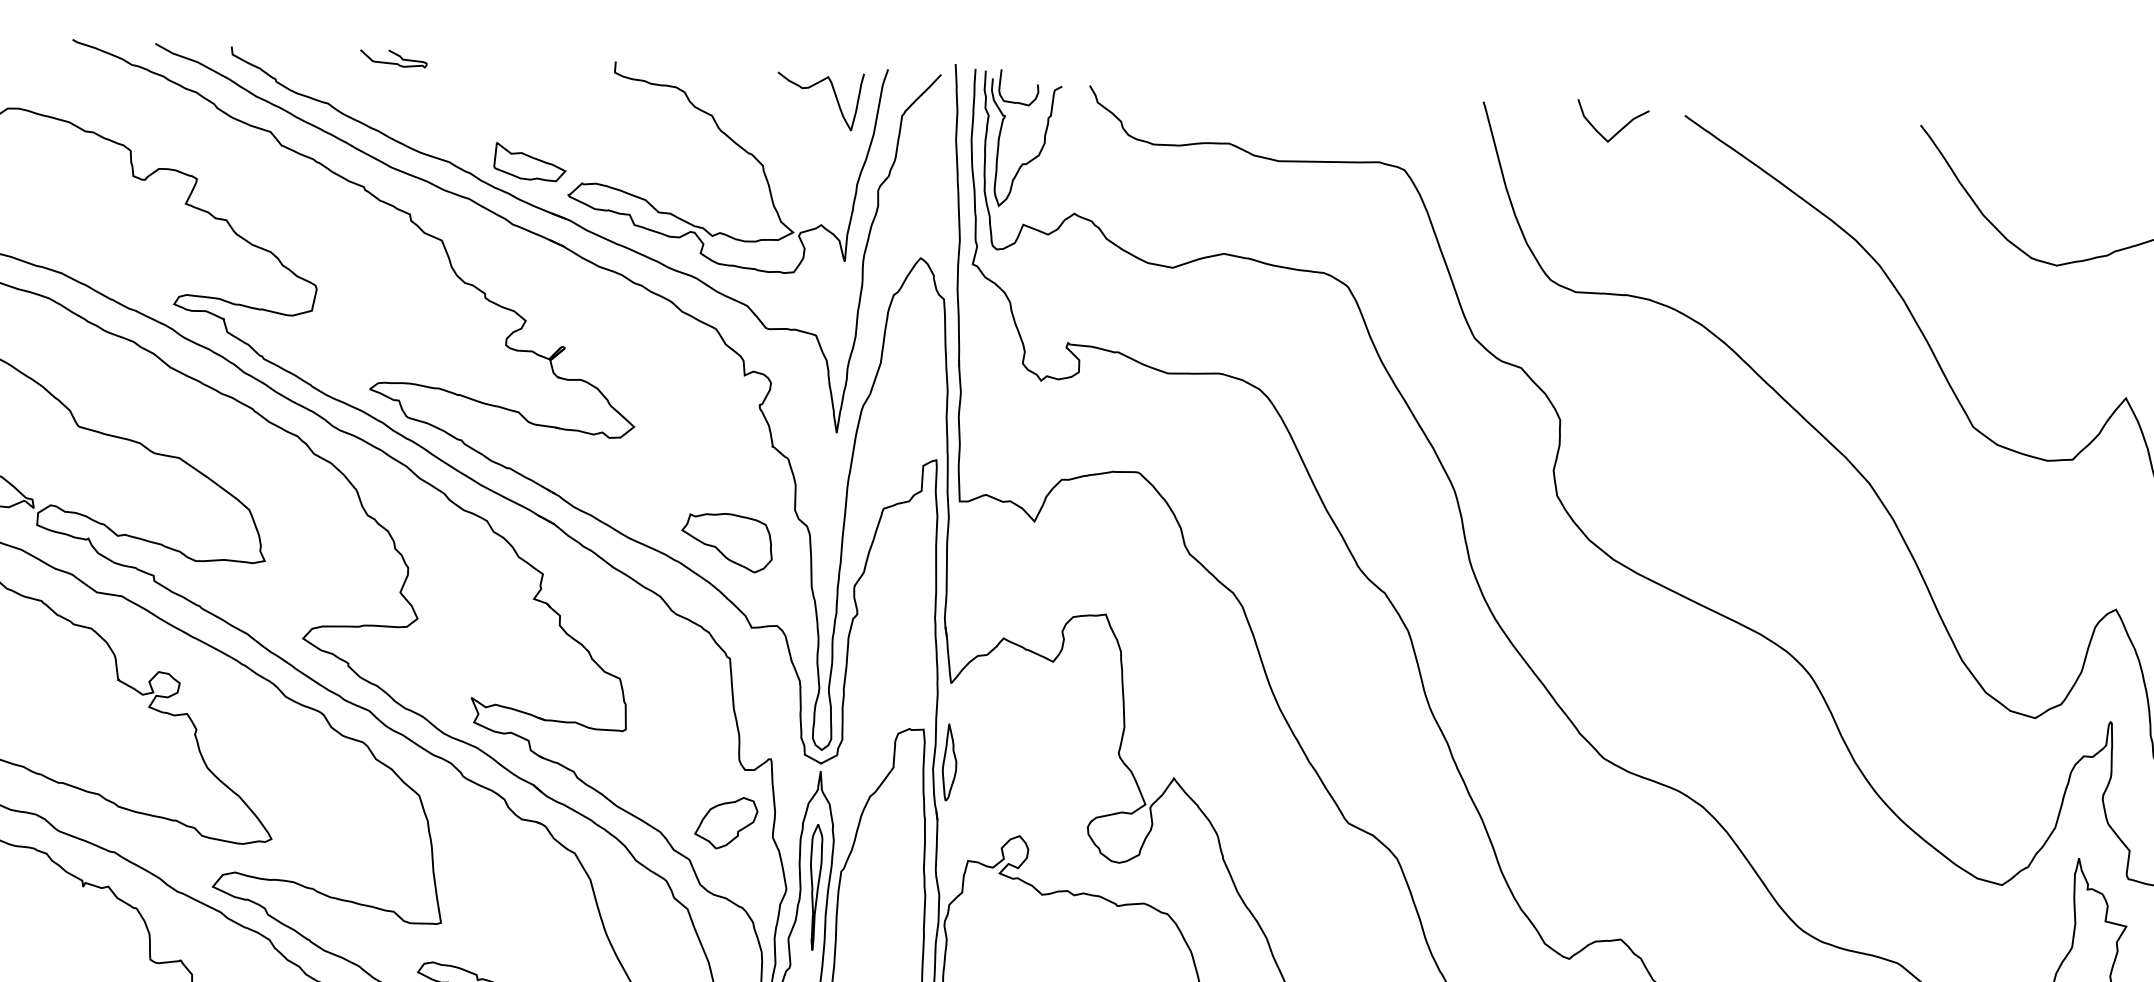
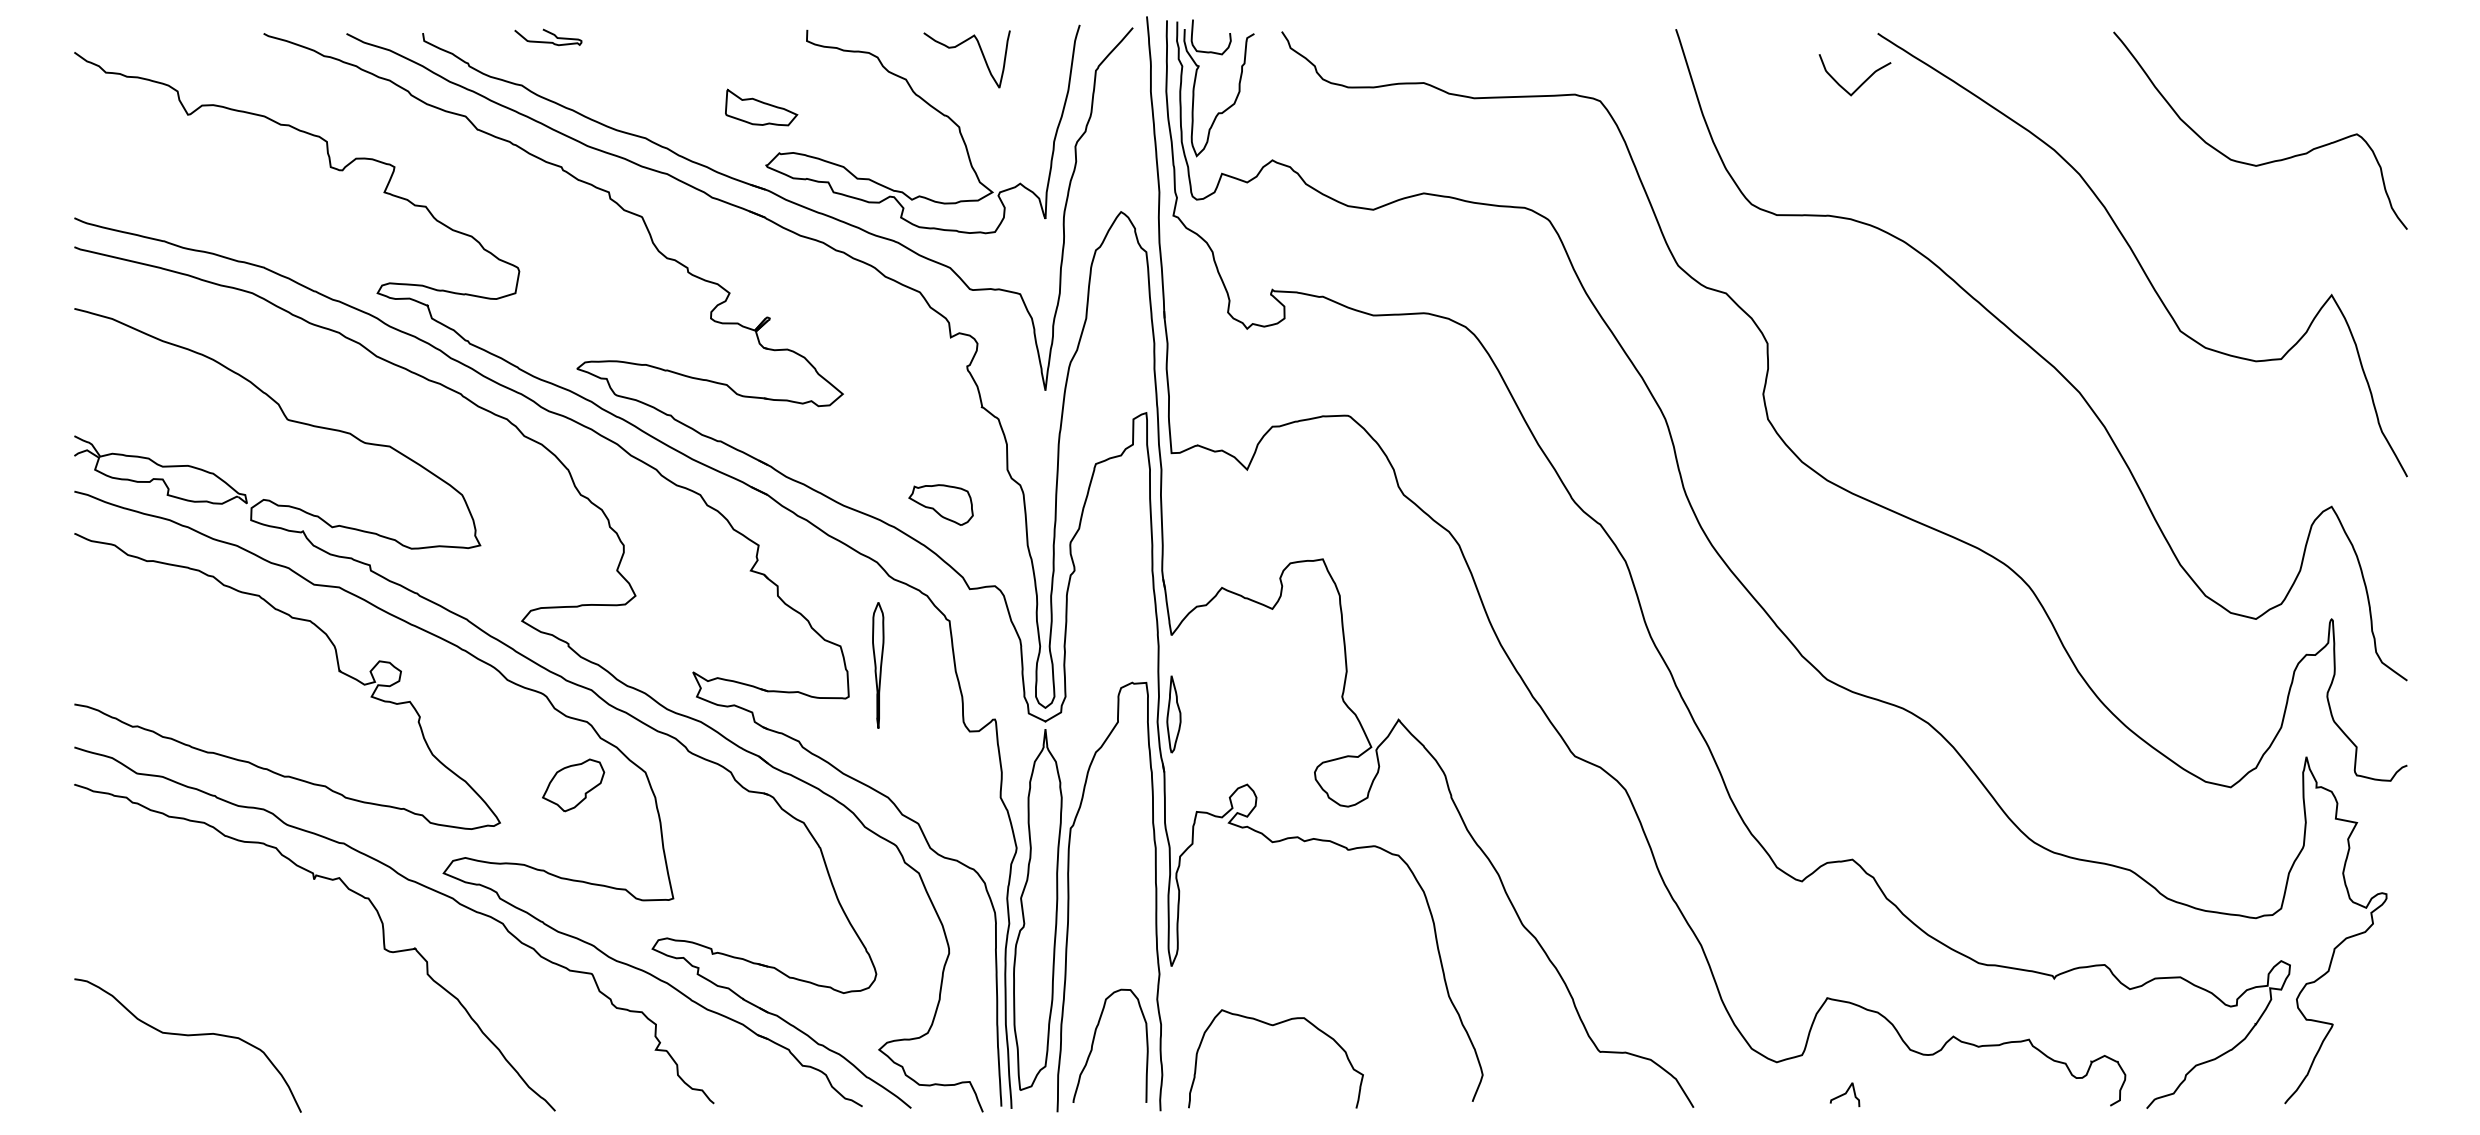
curve: (396, 55) -> (550, 34), moved
curve: (812, 87) -> (958, 46), moved
curve: (1619, 129) -> (1862, 82), moved
part: (530, 162) -> (761, 107), moved
part: (726, 541) -> (940, 504), size x0.7
part: (726, 823) -> (573, 785), moved
part: (815, 887) -> (878, 665), moved

